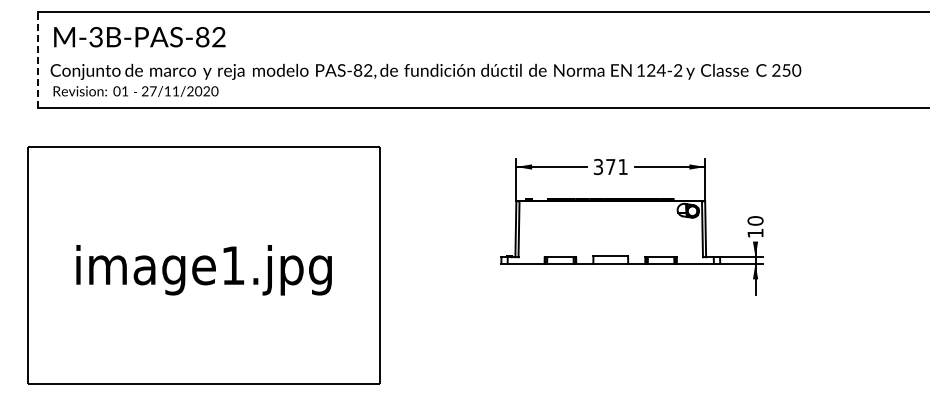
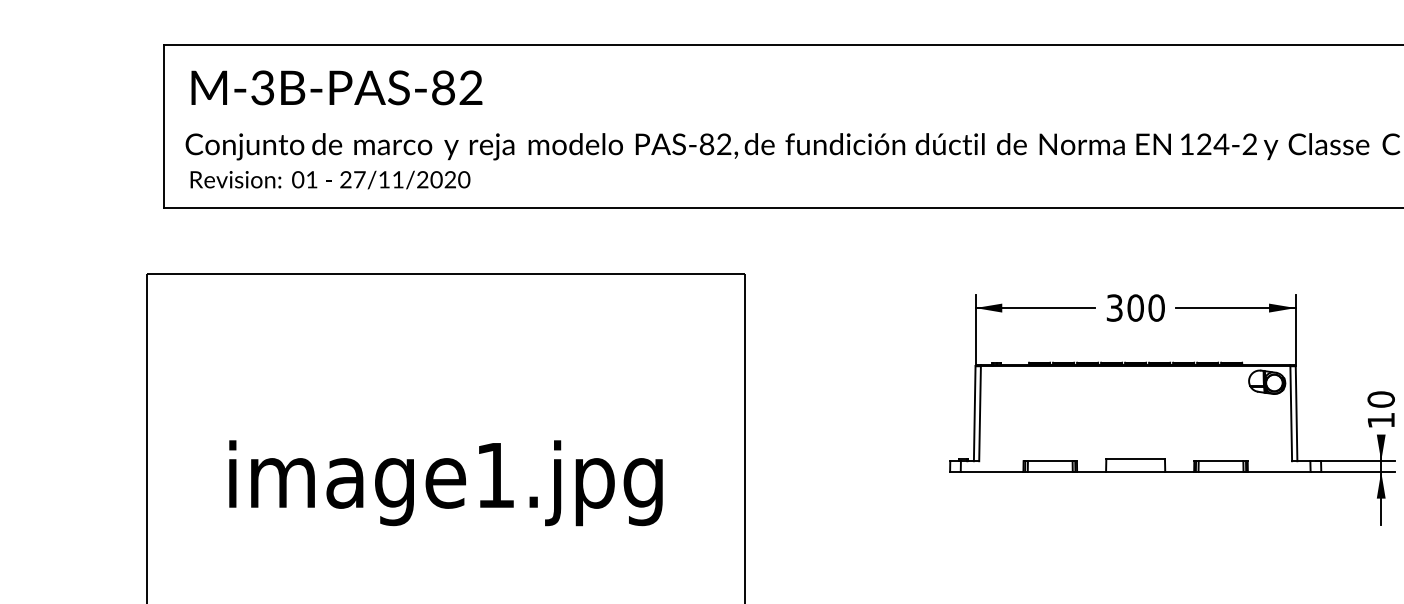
line: (38, 59) -> (165, 125), dashed -> solid
text: (616, 166) -> (1145, 307), 371 -> 300

